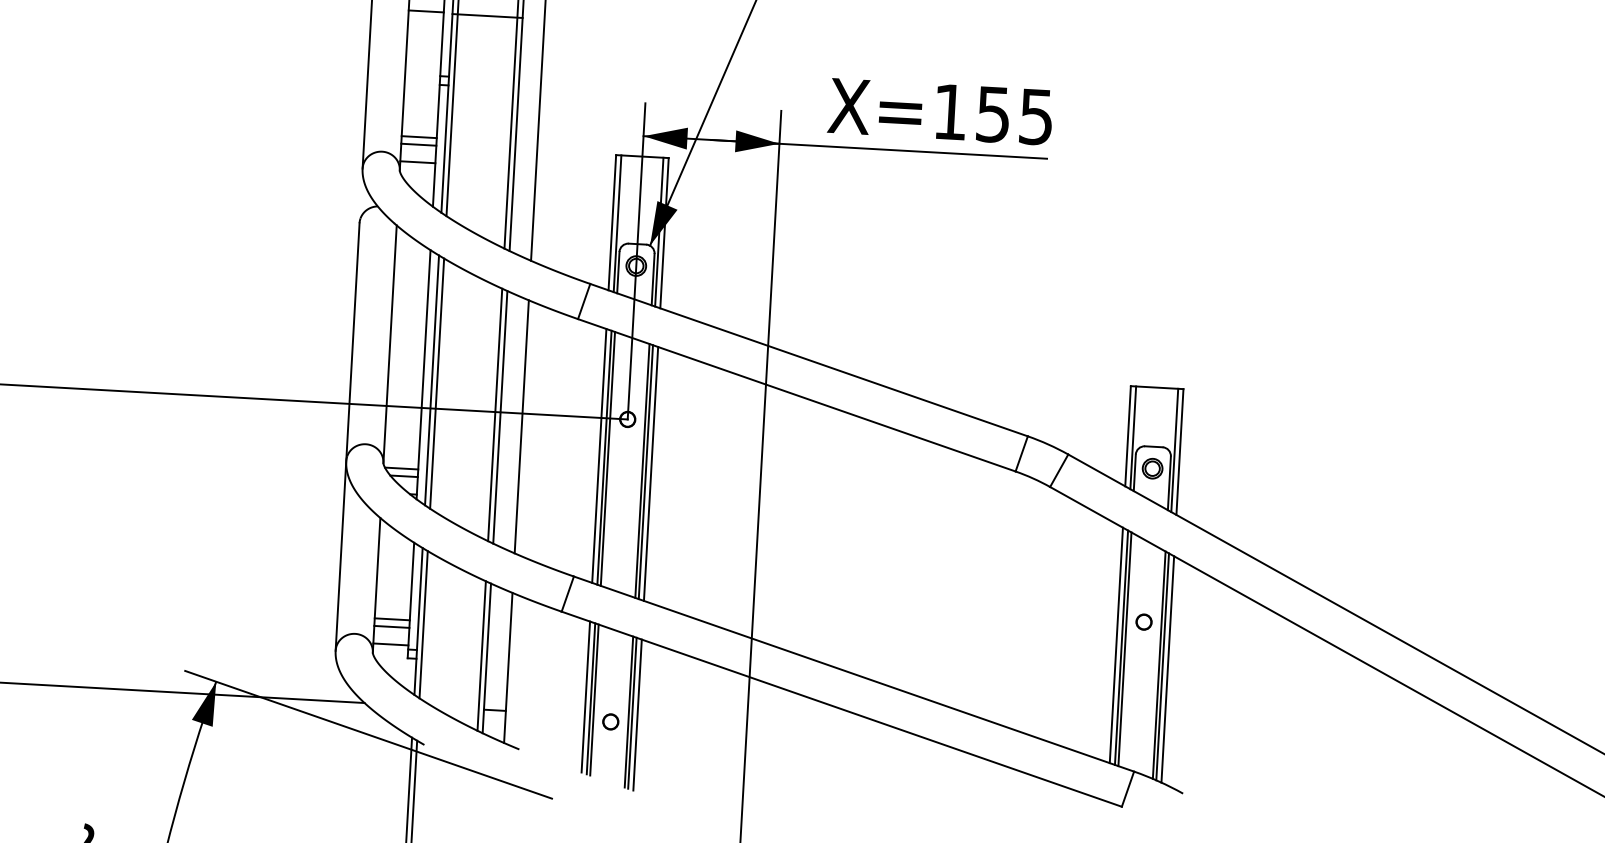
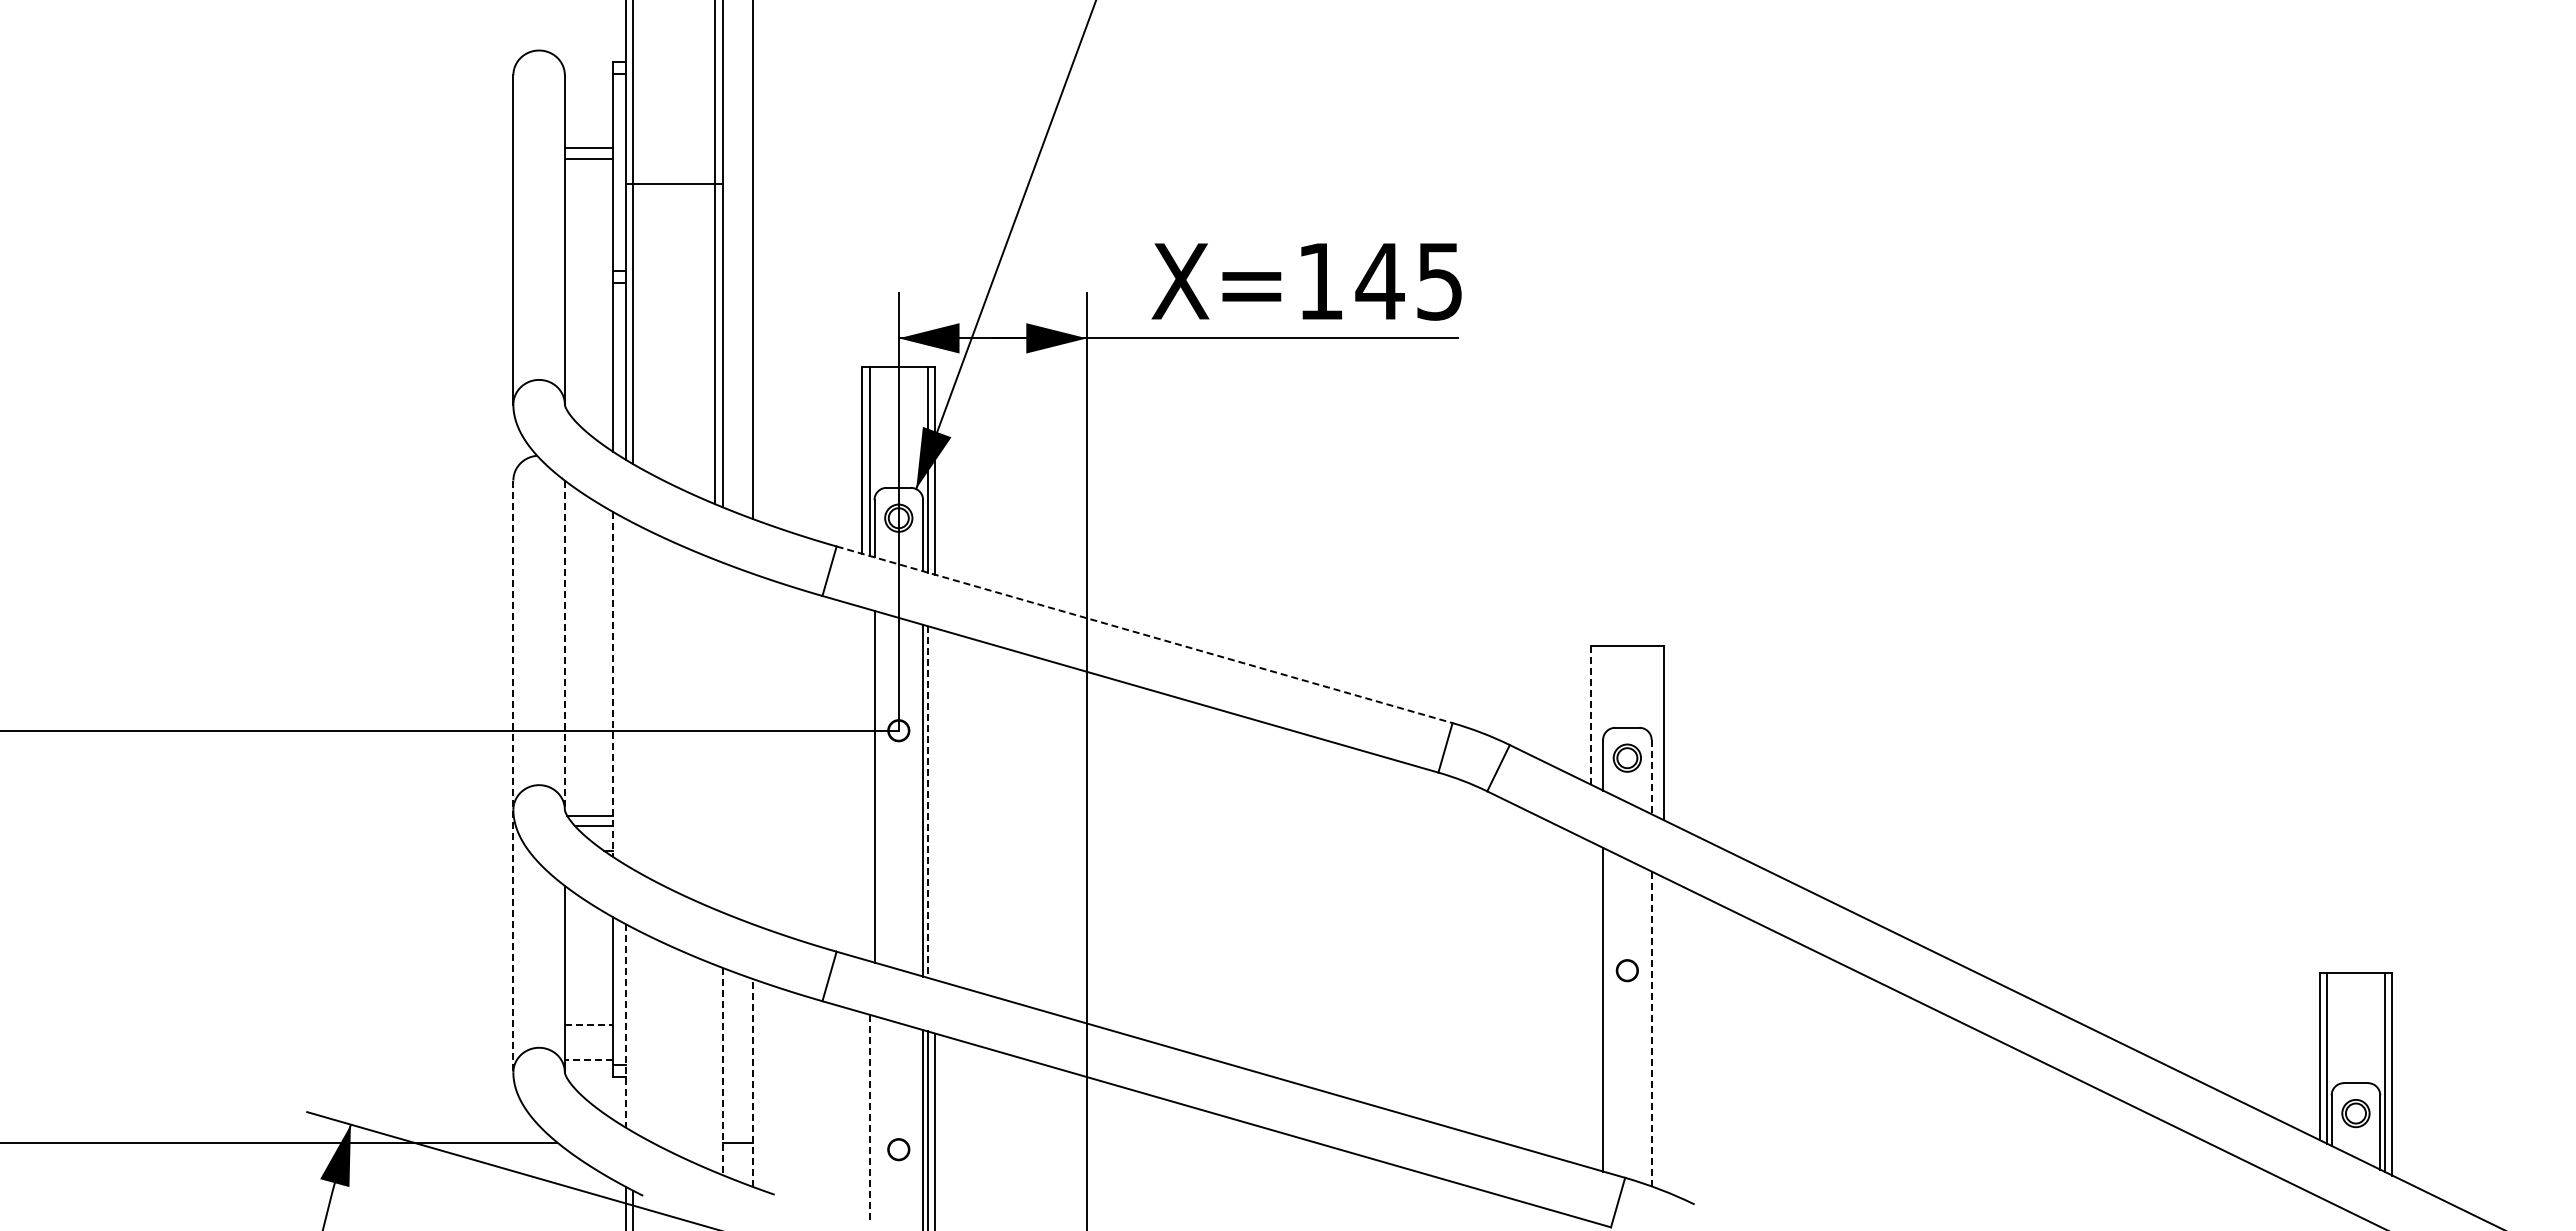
line: (425, 11) -> (588, 182), removed
text: (992, 114) -> (1379, 281), X=155 -> X=145
line: (418, 136) -> (588, 356), removed
line: (418, 144) -> (588, 367), removed
line: (417, 162) -> (588, 391), removed
line: (389, 344) -> (564, 645), solid -> dashed
line: (809, 359) -> (1145, 634), solid -> dashed
line: (423, 374) -> (613, 684), solid -> dashed
line: (431, 380) -> (625, 691), removed
line: (436, 383) -> (632, 695), removed
line: (495, 414) -> (715, 734), removed
line: (500, 417) -> (722, 737), removed
line: (522, 426) -> (753, 748), removed
line: (1127, 436) -> (1590, 715), solid -> dashed
line: (347, 437) -> (513, 777), solid -> dashed
line: (1133, 437) -> (1598, 716), removed
line: (1174, 449) -> (1656, 730), removed
line: (599, 456) -> (862, 783), removed
line: (604, 457) -> (869, 785), removed
line: (645, 472) -> (927, 802), solid -> dashed
line: (651, 473) -> (935, 803), removed
line: (1169, 483) -> (1651, 777), solid -> dashed
line: (392, 619) -> (589, 1024), solid -> dashed
line: (418, 621) -> (625, 1025), solid -> dashed
line: (423, 624) -> (632, 1029), removed
line: (391, 626) -> (588, 1035), removed
line: (390, 644) -> (588, 1059), solid -> dashed
line: (1116, 645) -> (1590, 1004), removed
line: (1121, 647) -> (1598, 1007), removed
line: (481, 655) -> (715, 1068), removed
line: (486, 658) -> (722, 1071), solid -> dashed
line: (1159, 665) -> (1651, 1029), solid -> dashed
line: (1162, 666) -> (1656, 1030), removed
line: (508, 668) -> (753, 1083), solid -> dashed
line: (1167, 668) -> (1663, 1033), removed
line: (585, 696) -> (862, 1116), removed
line: (590, 698) -> (869, 1119), solid -> dashed
line: (594, 699) -> (874, 1120), removed

